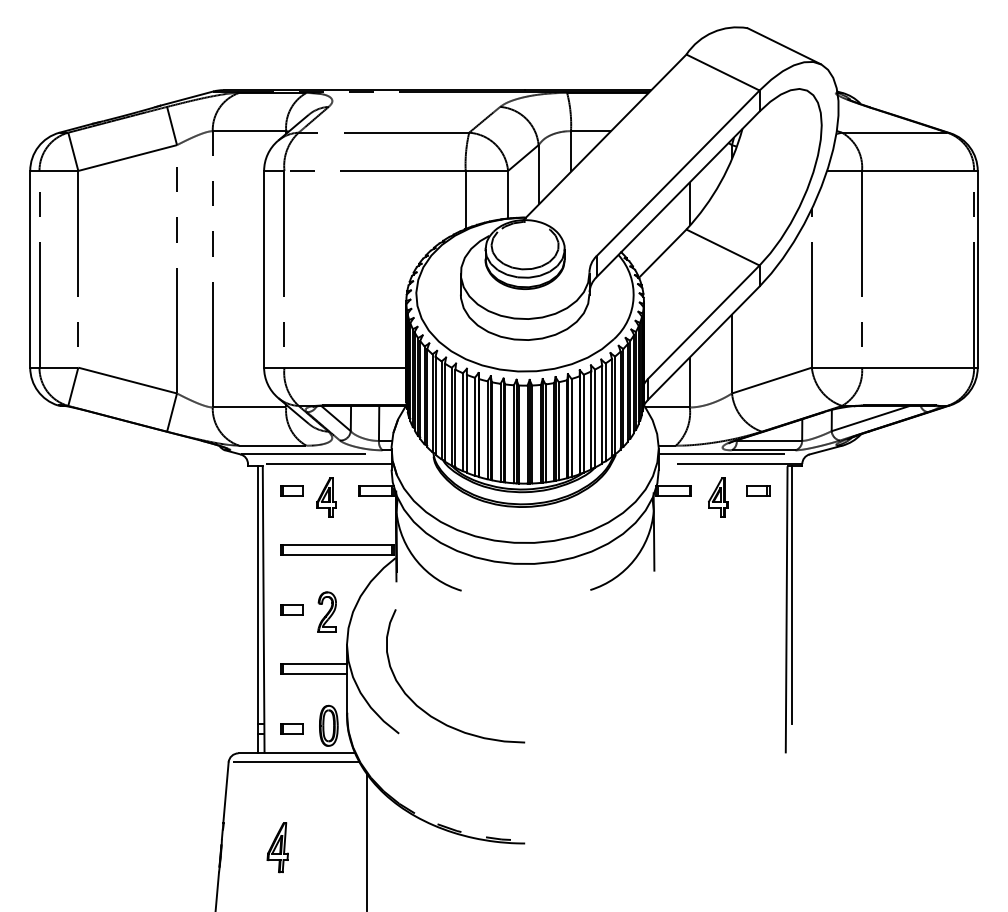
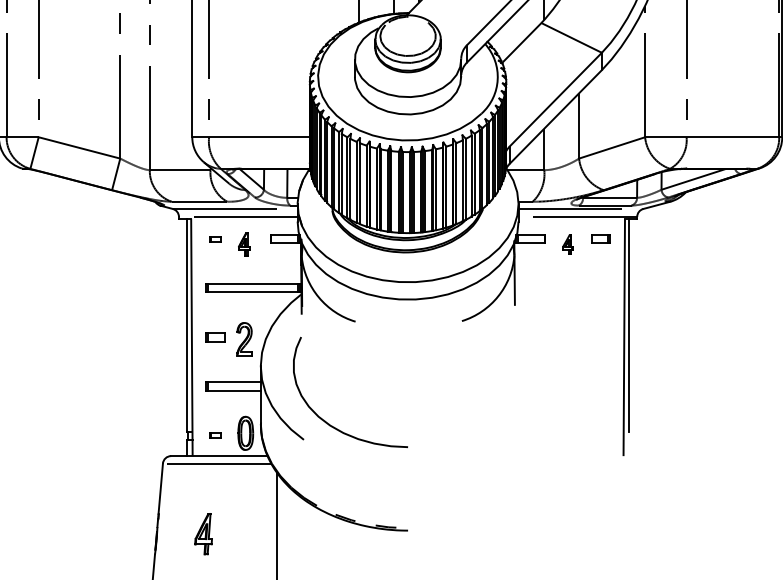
part: (291, 490) -> (214, 238), size x0.6
part: (326, 497) -> (243, 244), size x0.7
part: (718, 497) -> (567, 244), size x0.6
part: (291, 728) -> (214, 435), size x0.6

